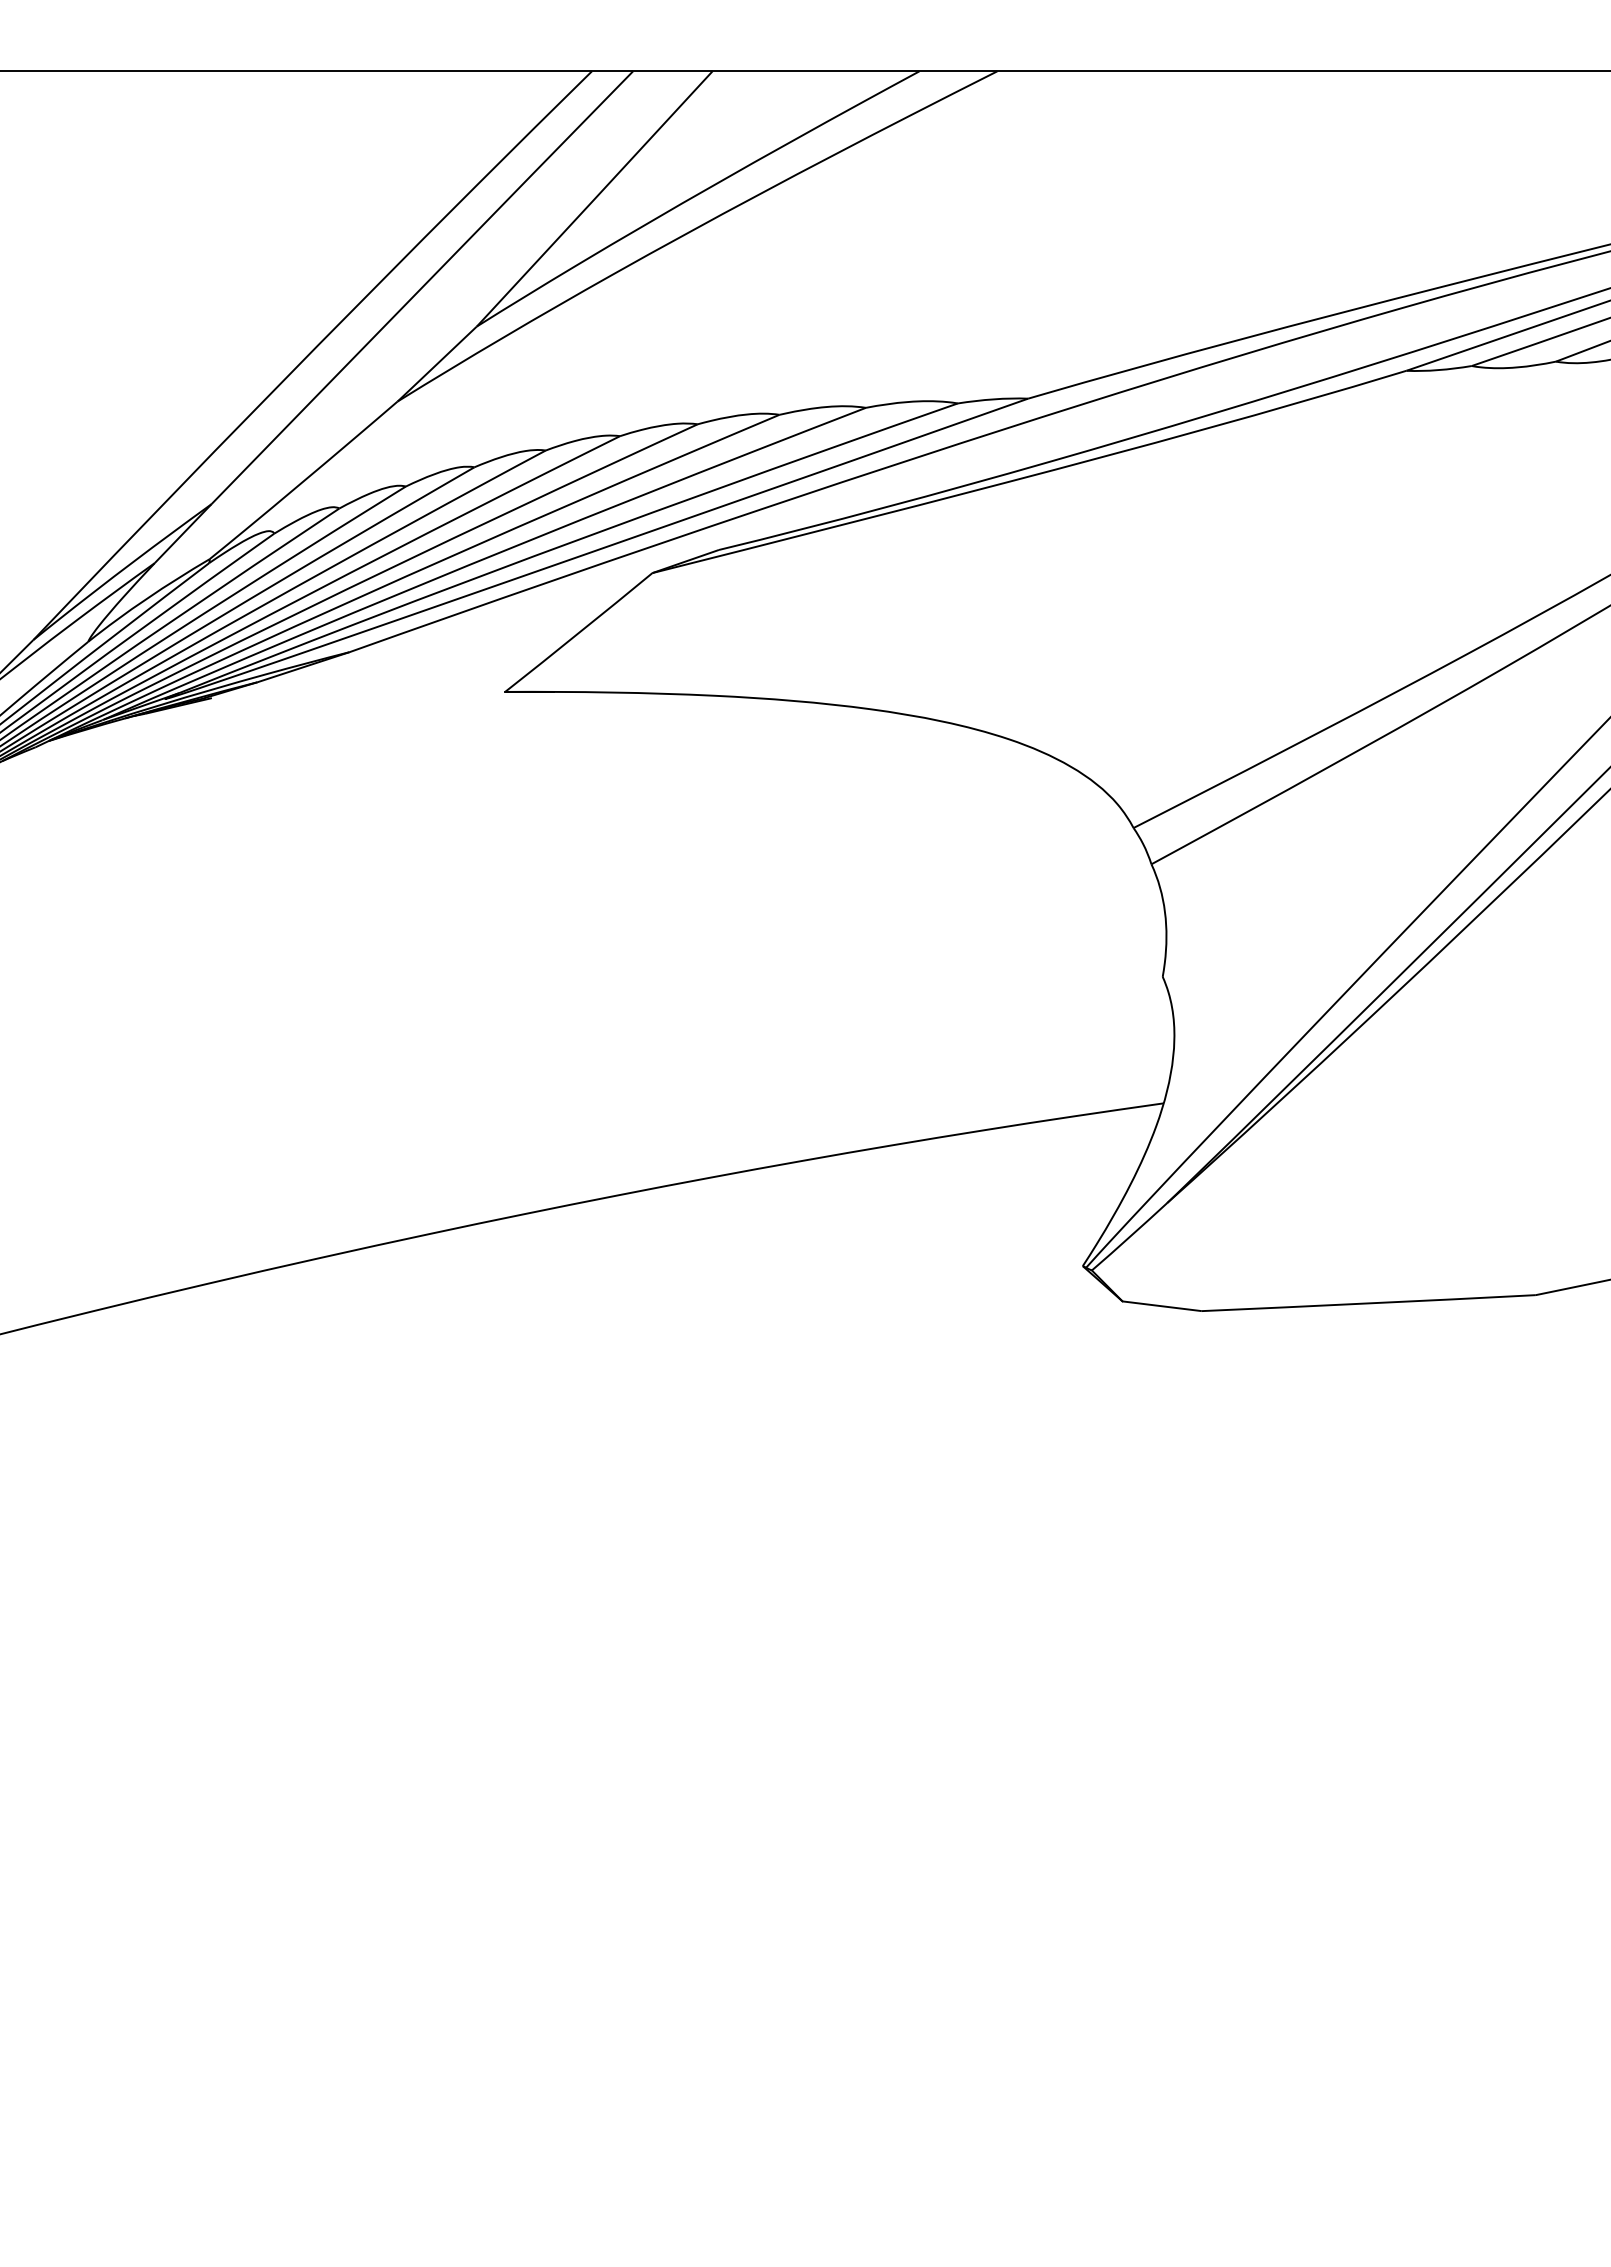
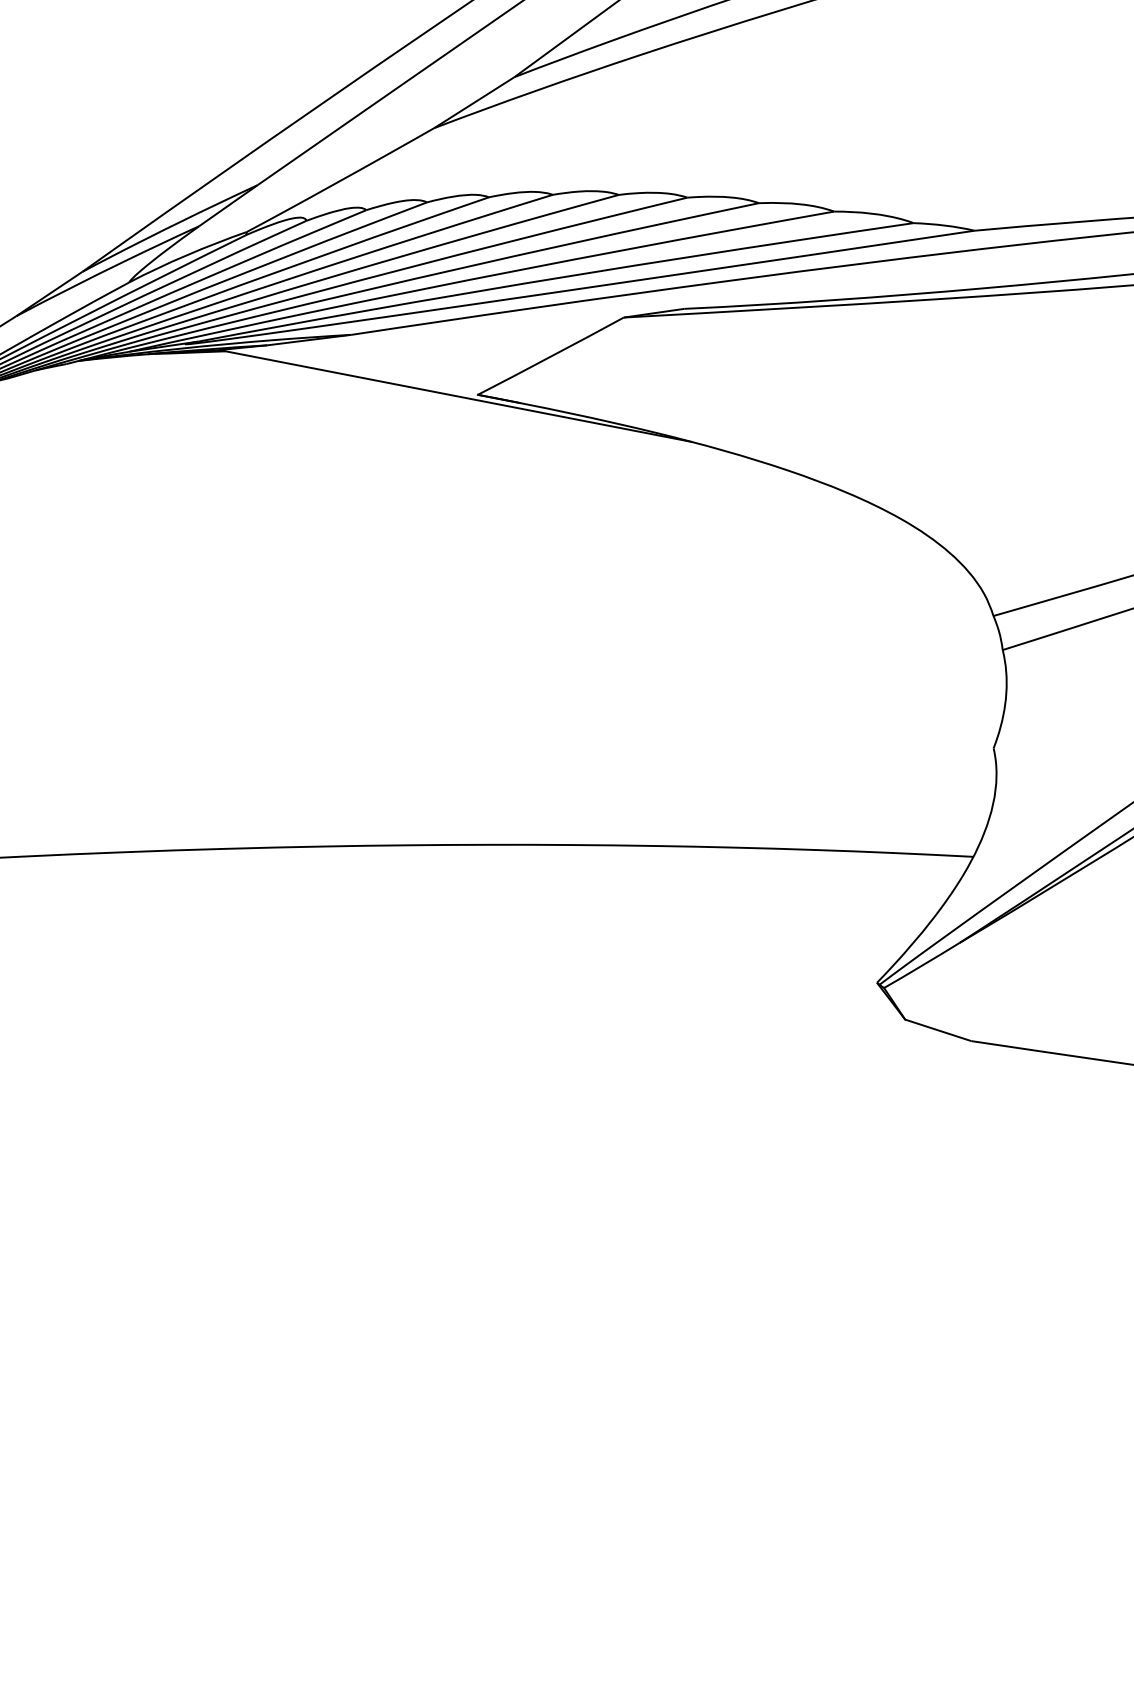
line: (480, 698) -> (455, 396), added

